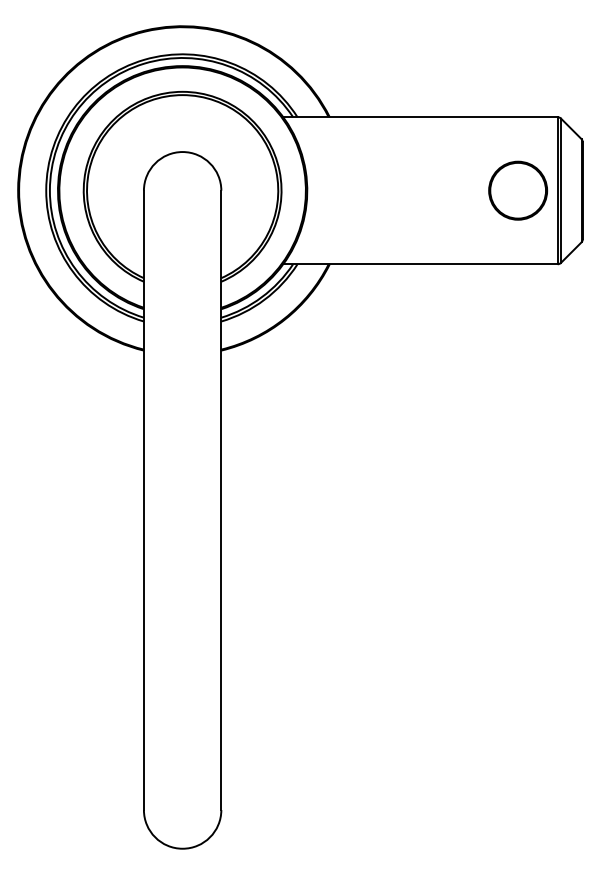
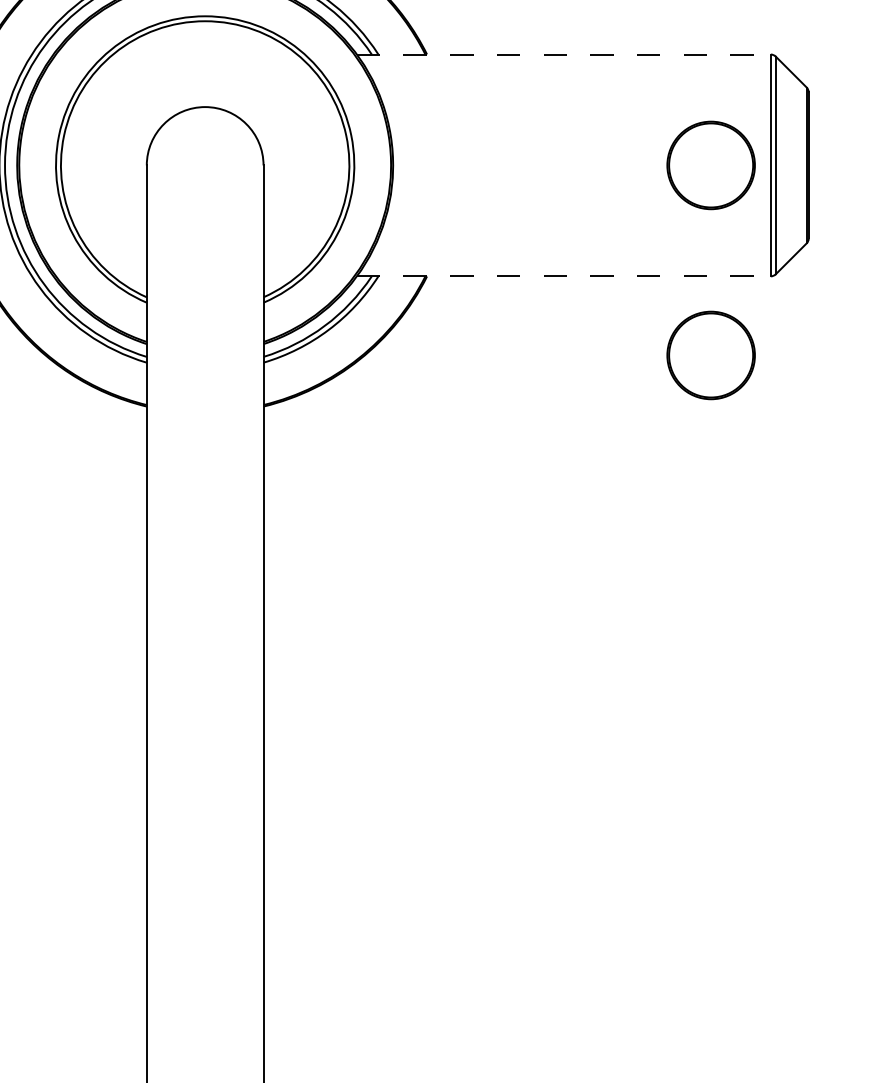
line: (420, 117) -> (563, 55), solid -> dashed
line: (420, 264) -> (563, 276), solid -> dashed
part: (518, 316) -> (711, 355), added

